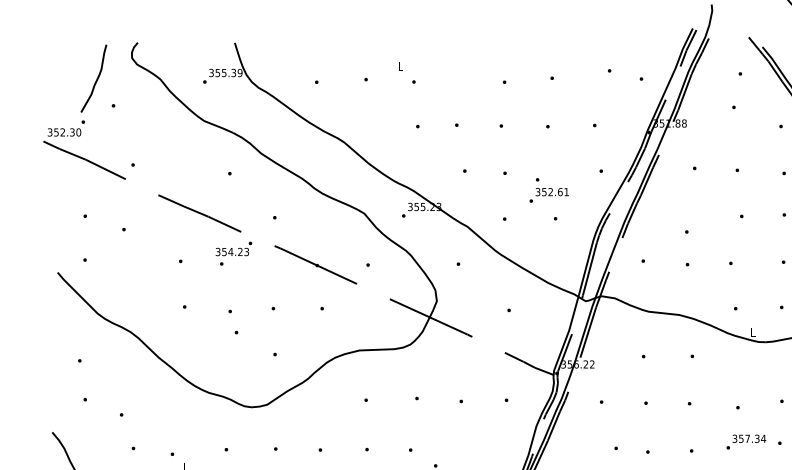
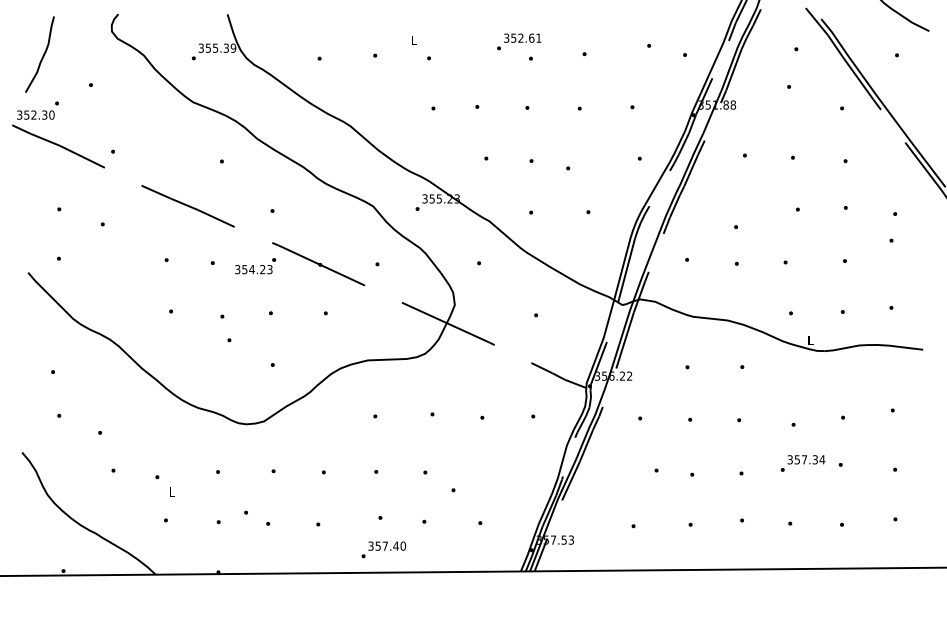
curve: (96, 79) -> (42, 55), moved
text: (549, 195) -> (519, 41), moved
text: (233, 249) -> (255, 266), moved

